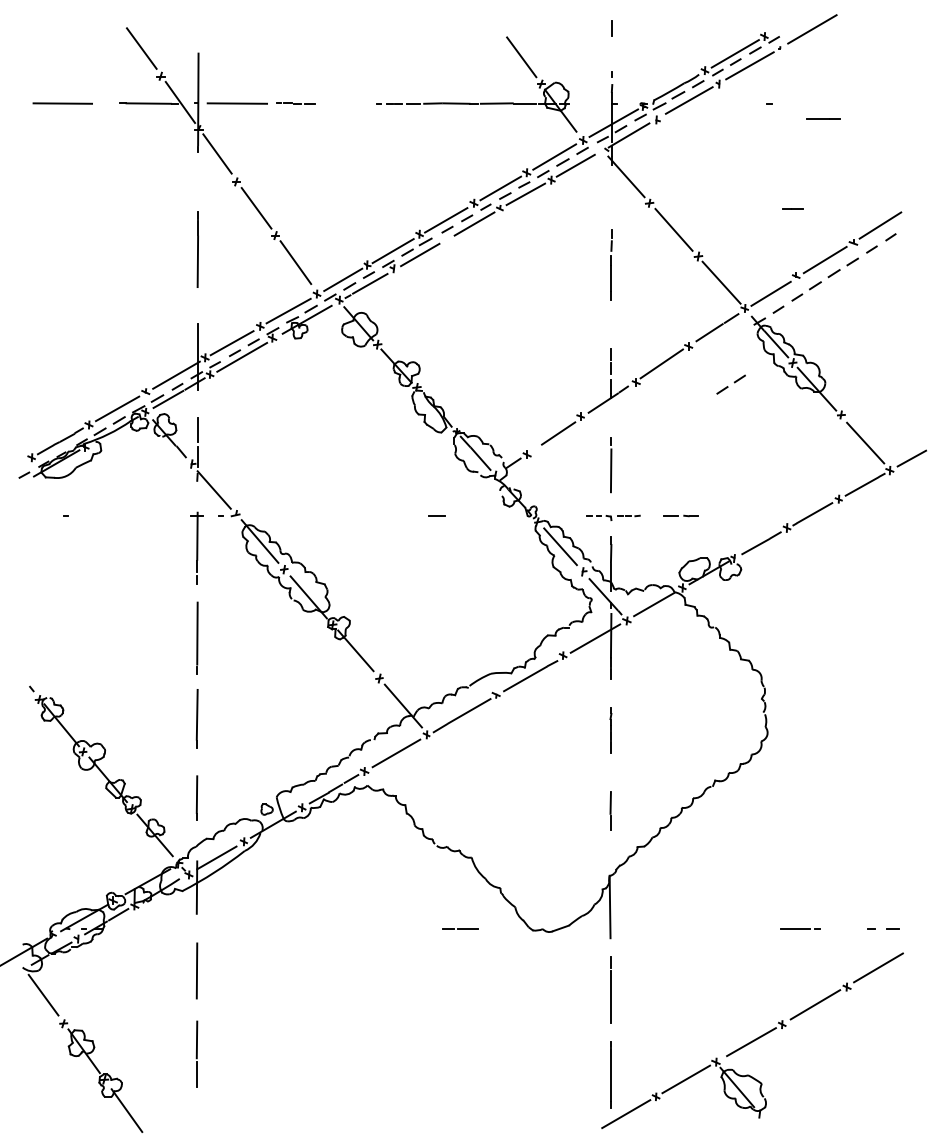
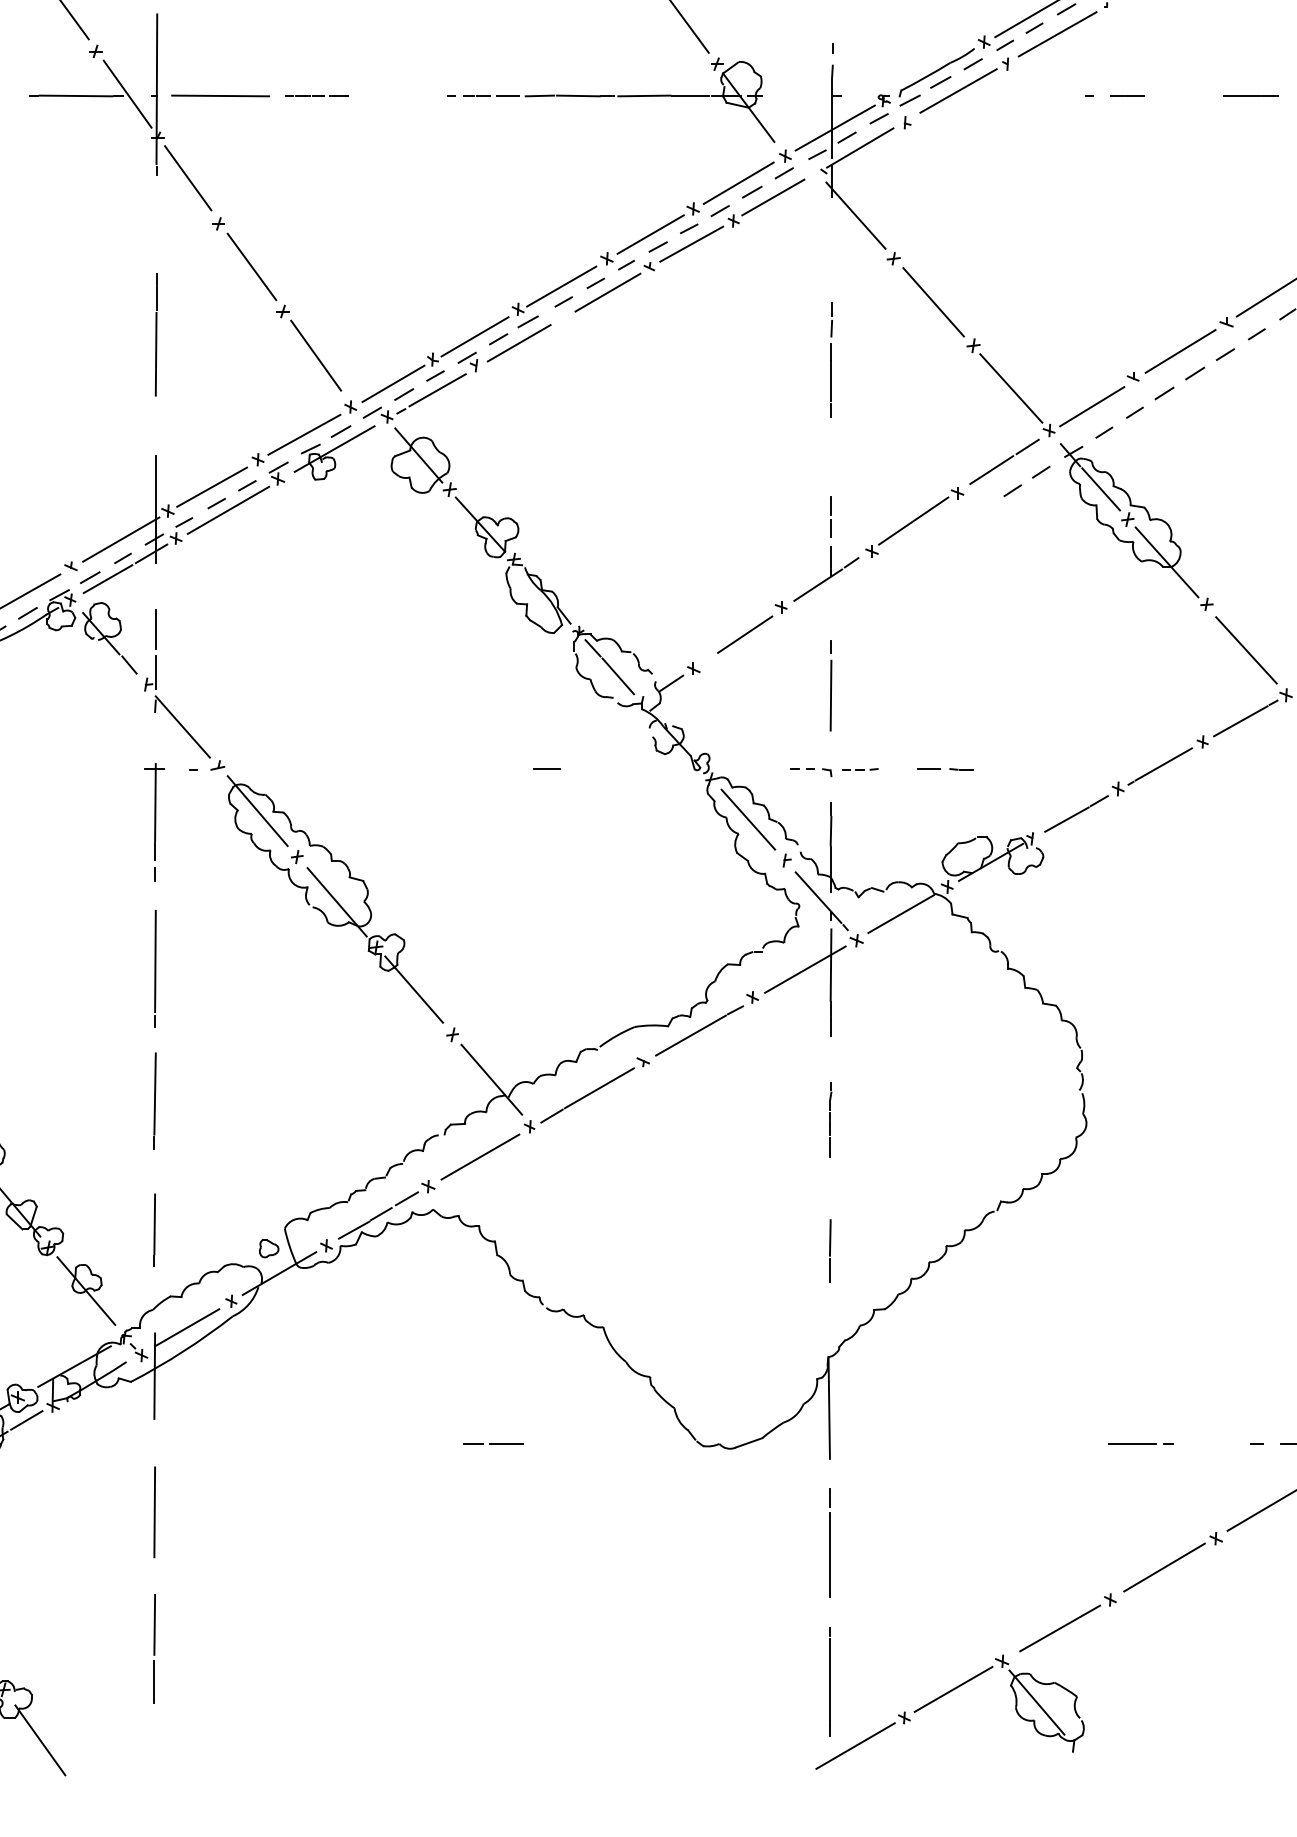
line: (823, 118) -> (1251, 95), moved
line: (792, 208) -> (1127, 95), moved
line: (728, 386) -> (1022, 484), moved
line: (460, 928) -> (493, 1442), moved

